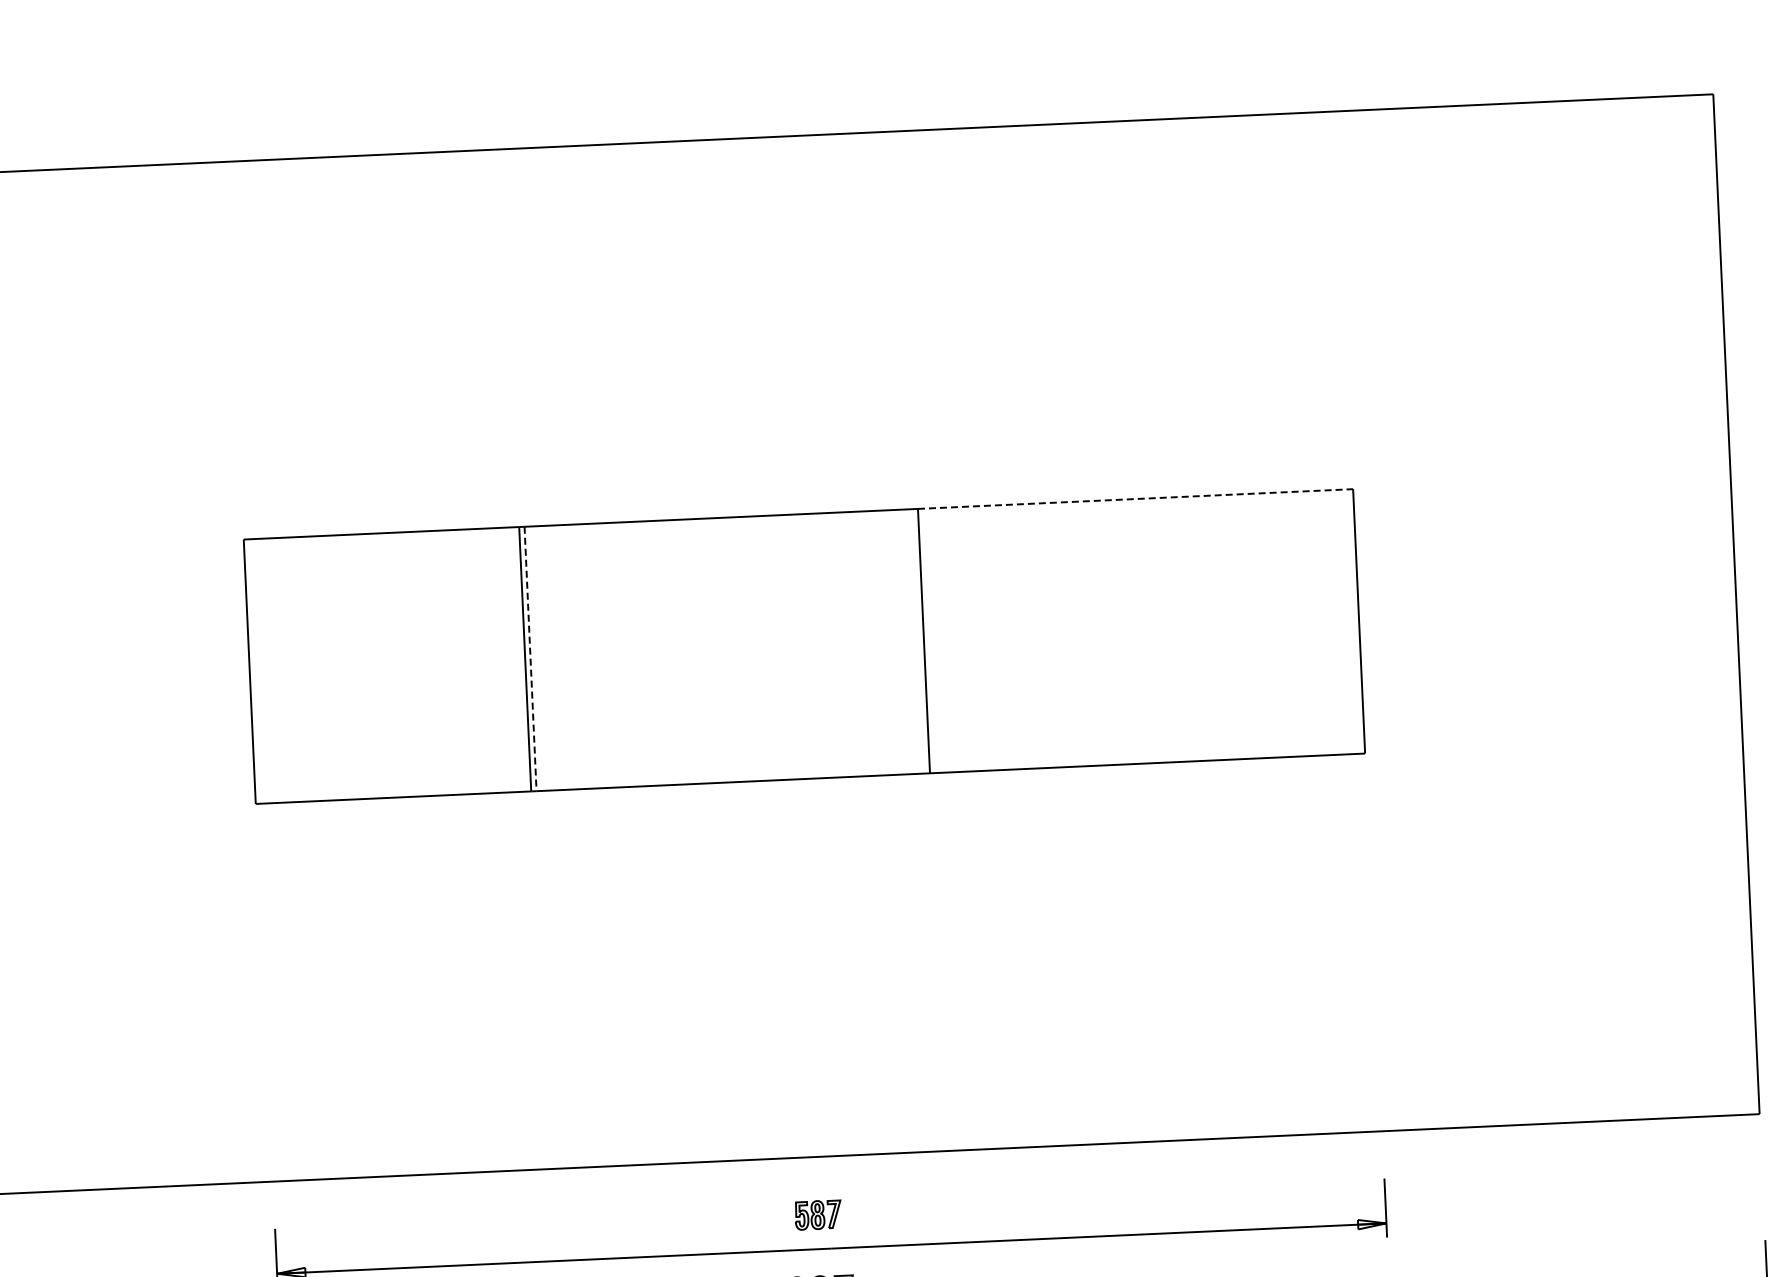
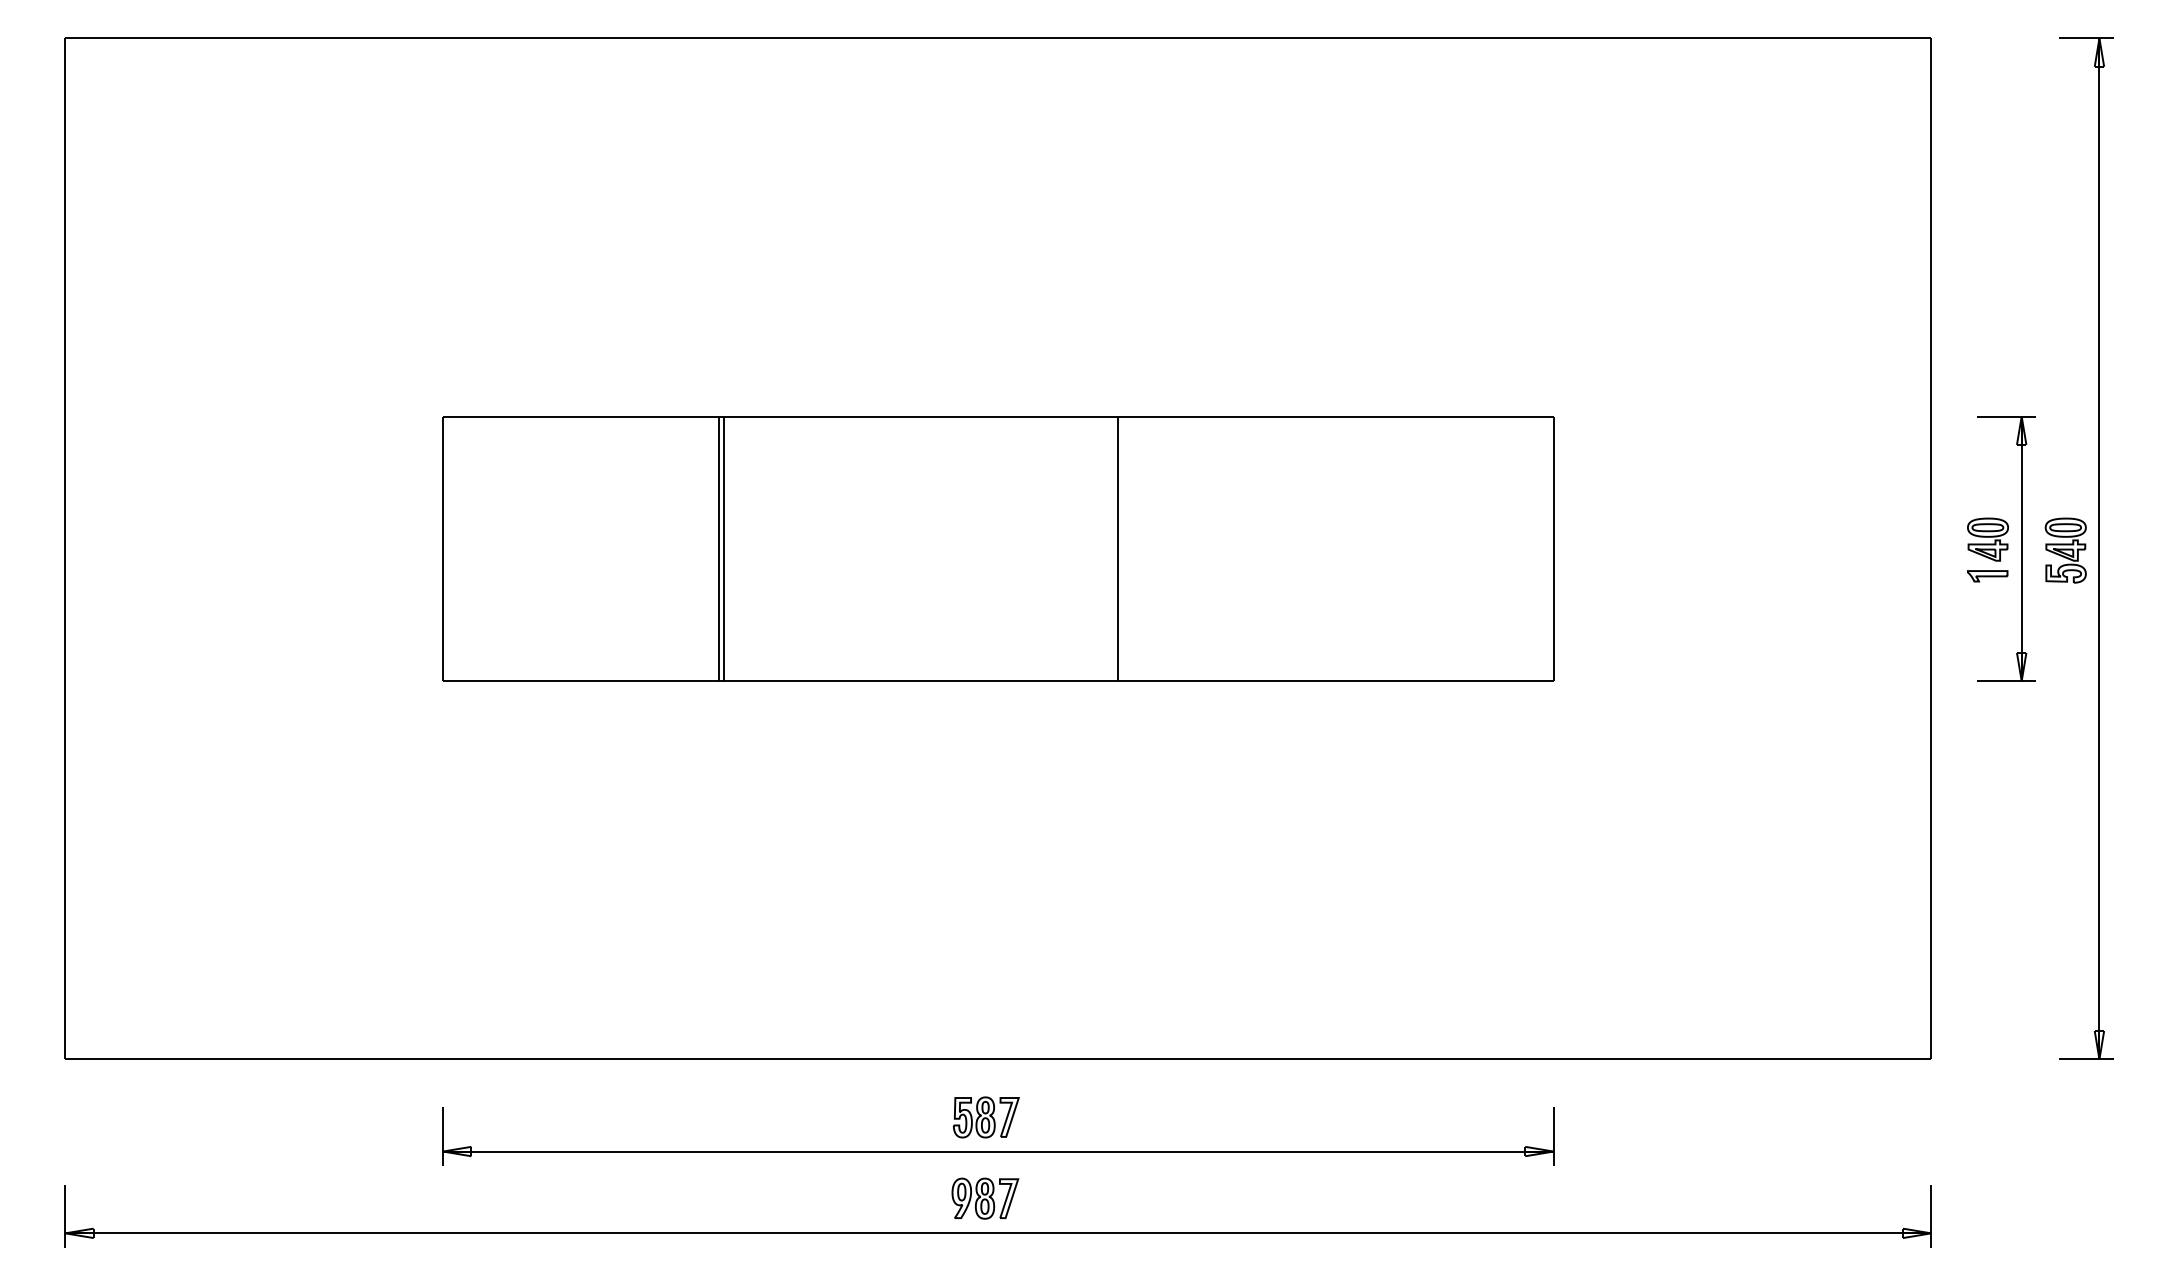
line: (1135, 499) -> (1335, 416), dashed -> solid
line: (530, 659) -> (724, 549), dashed -> solid
part: (818, 1215) -> (986, 1117), size x1.43

